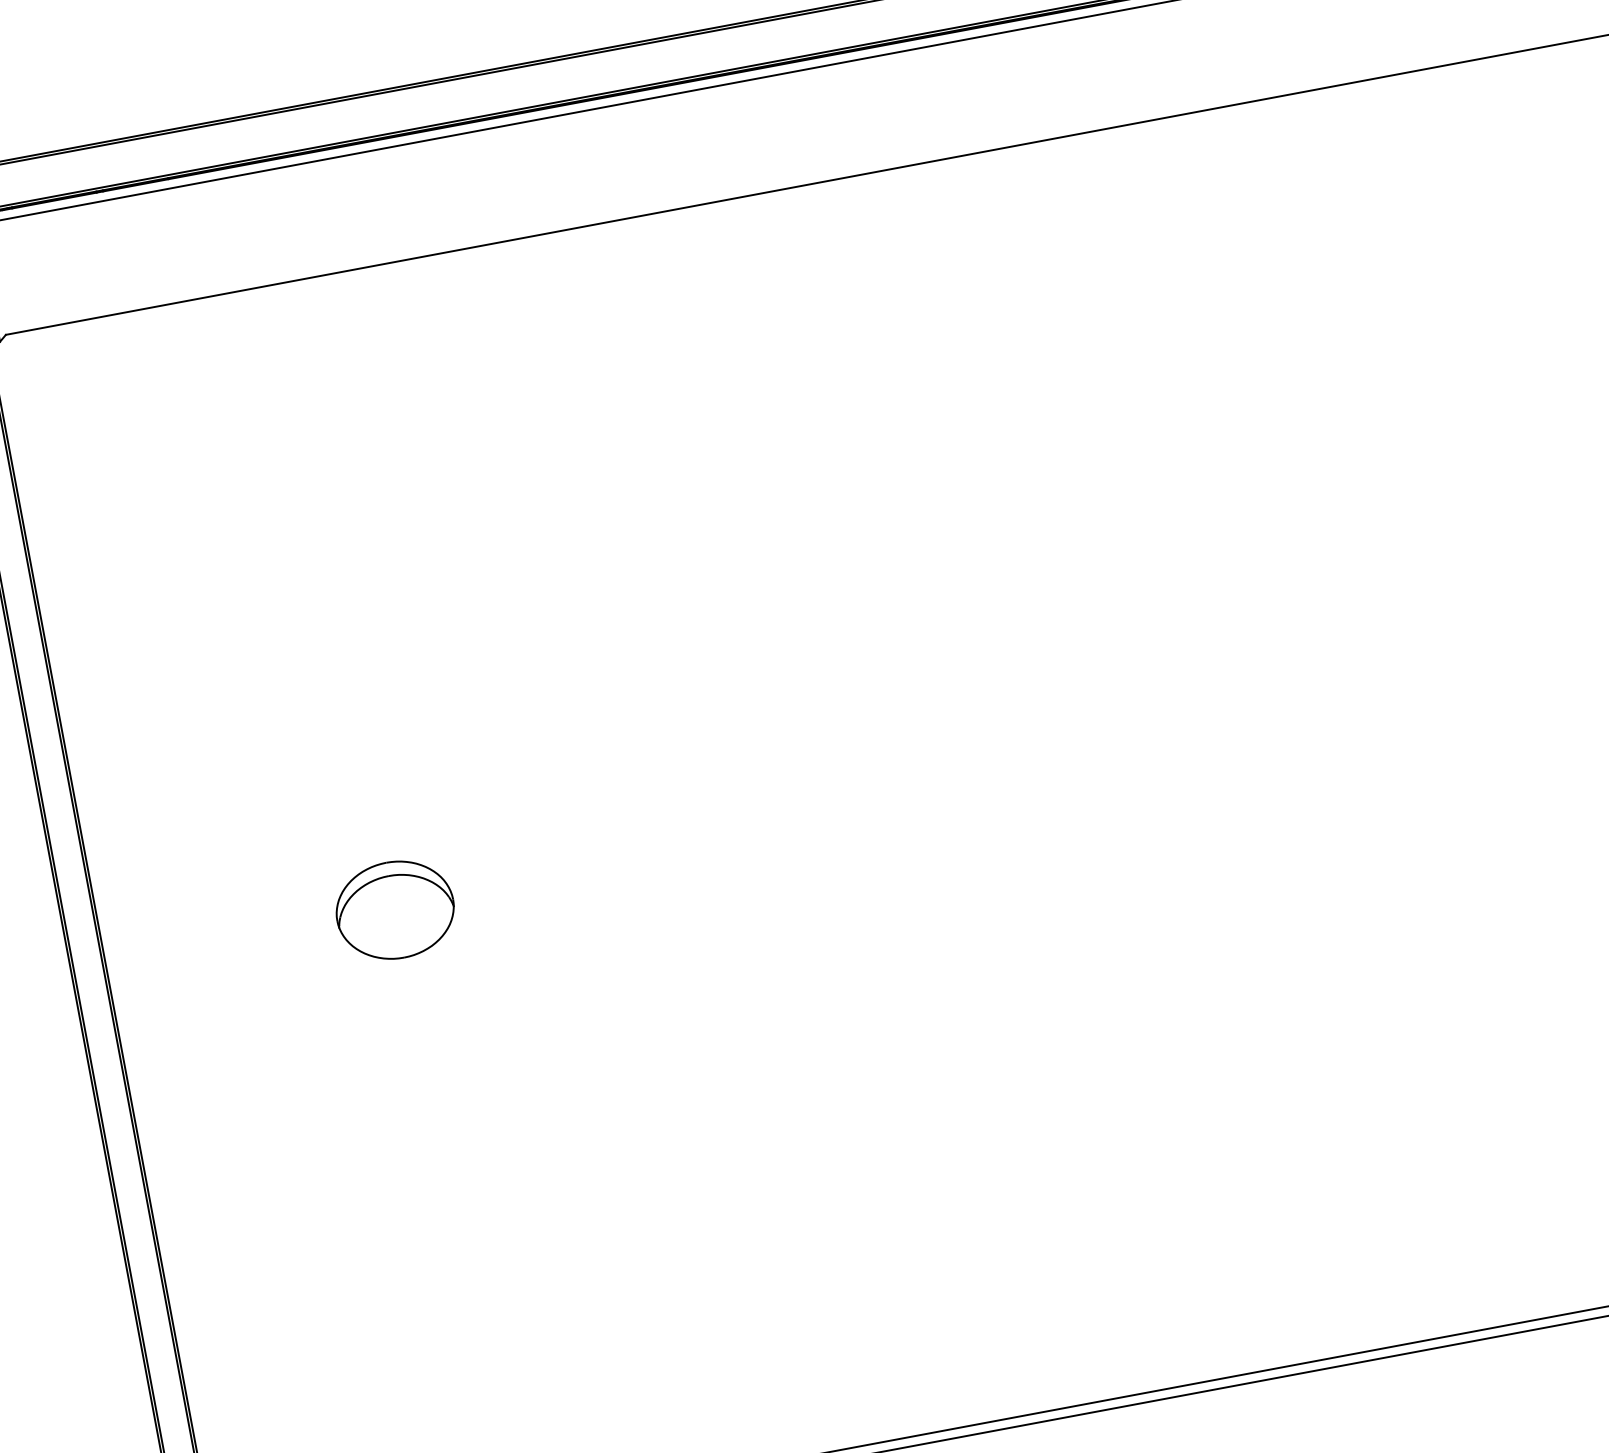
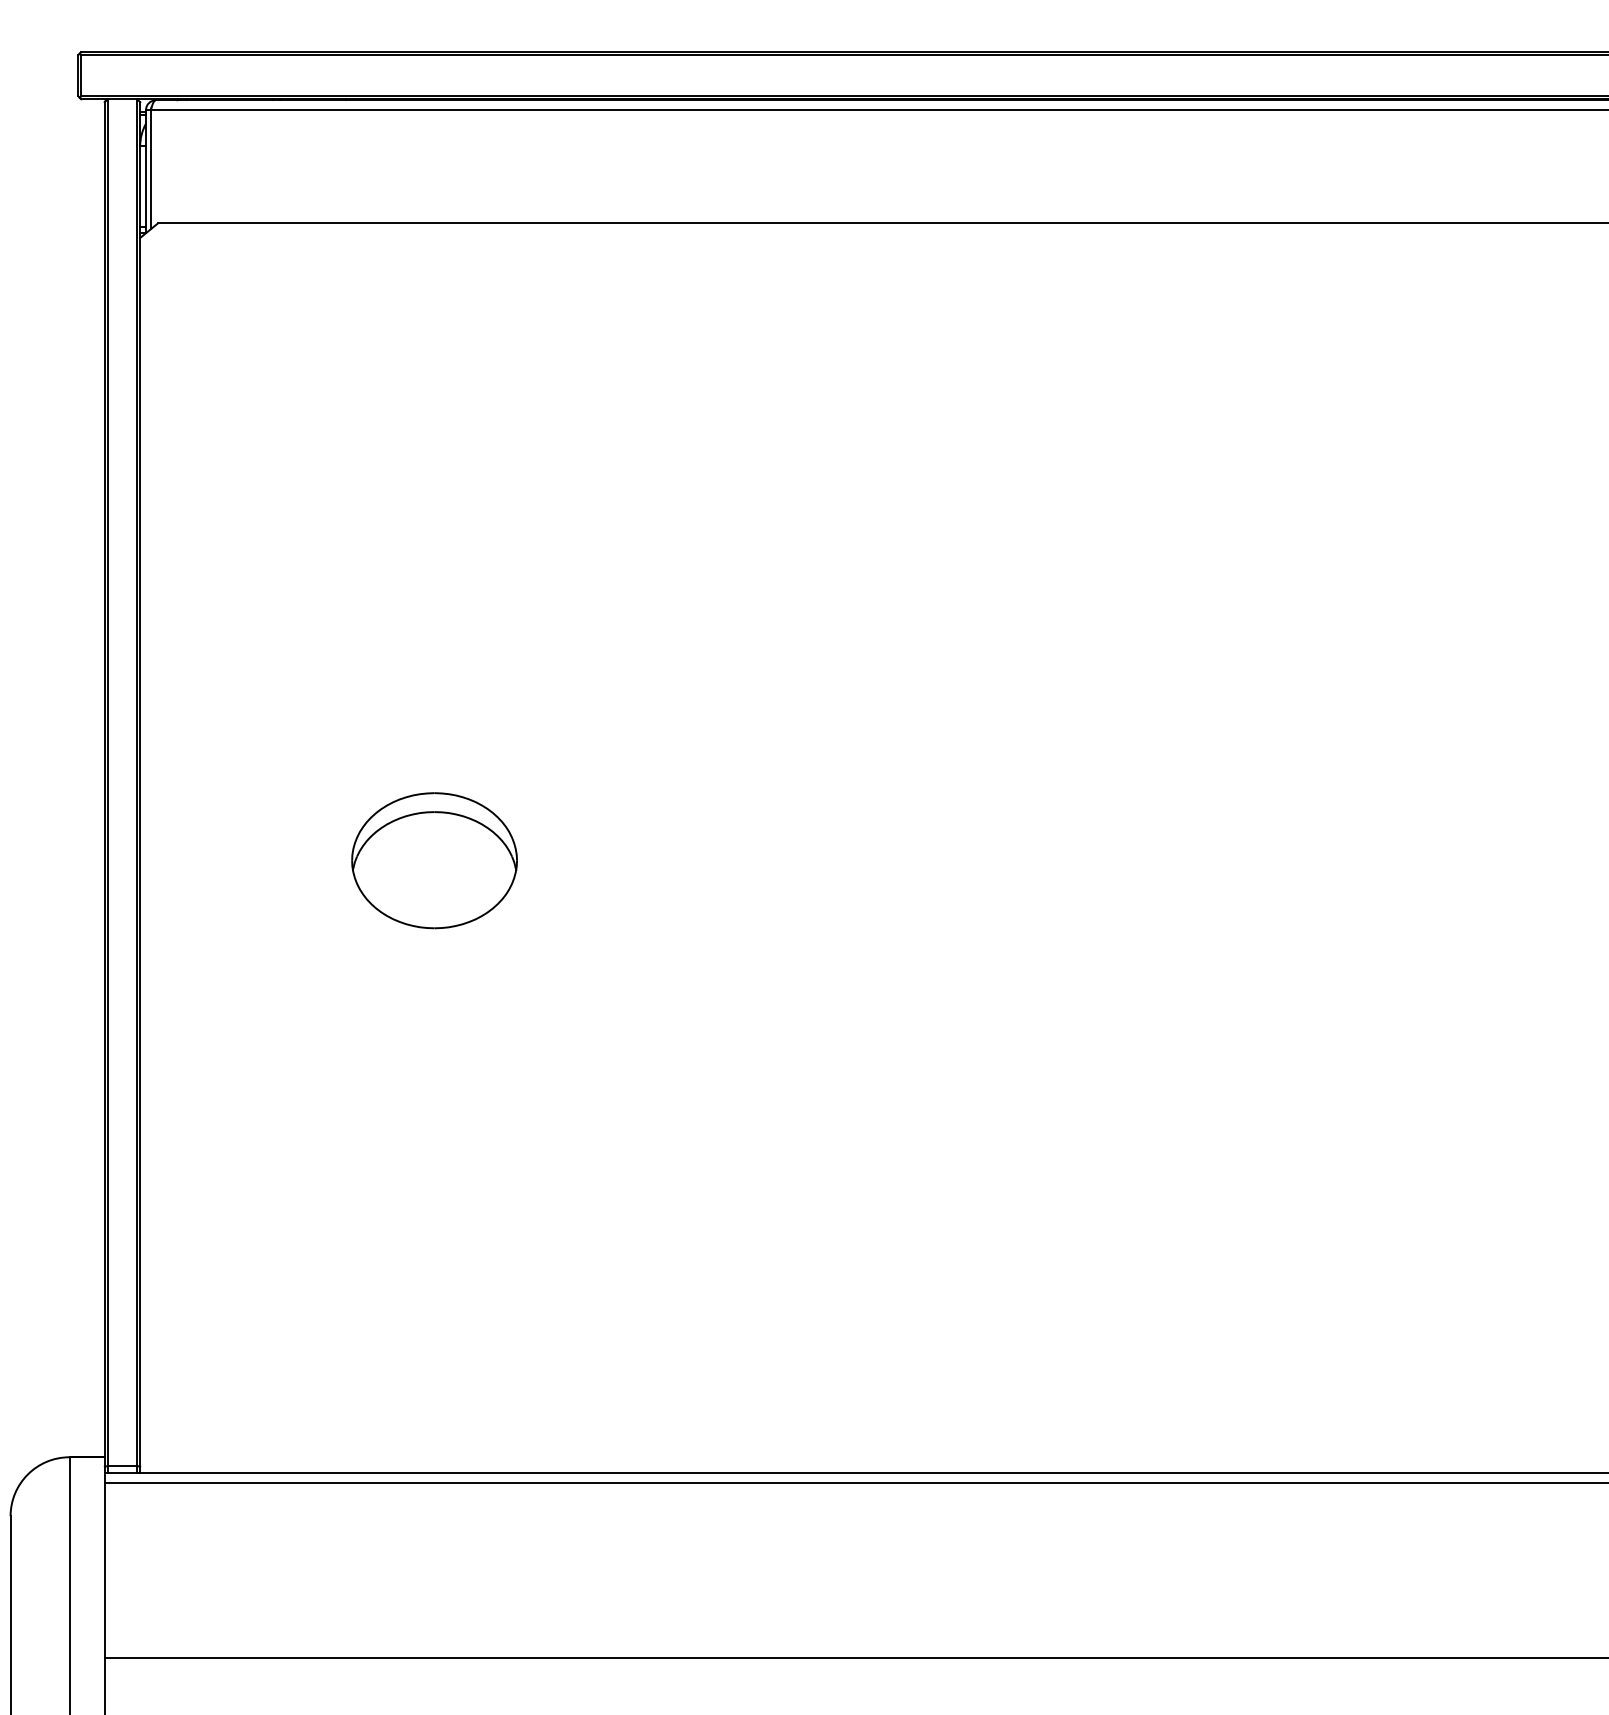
part: (395, 910) -> (434, 860), size x1.4

